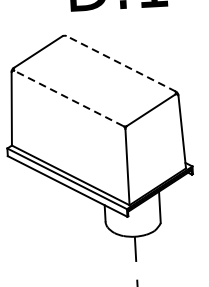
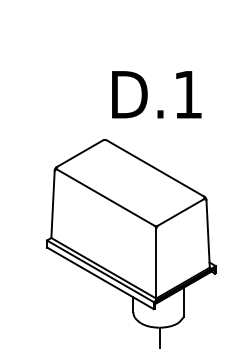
line: (121, 63) -> (155, 168), dashed -> solid
line: (68, 98) -> (105, 197), dashed -> solid

